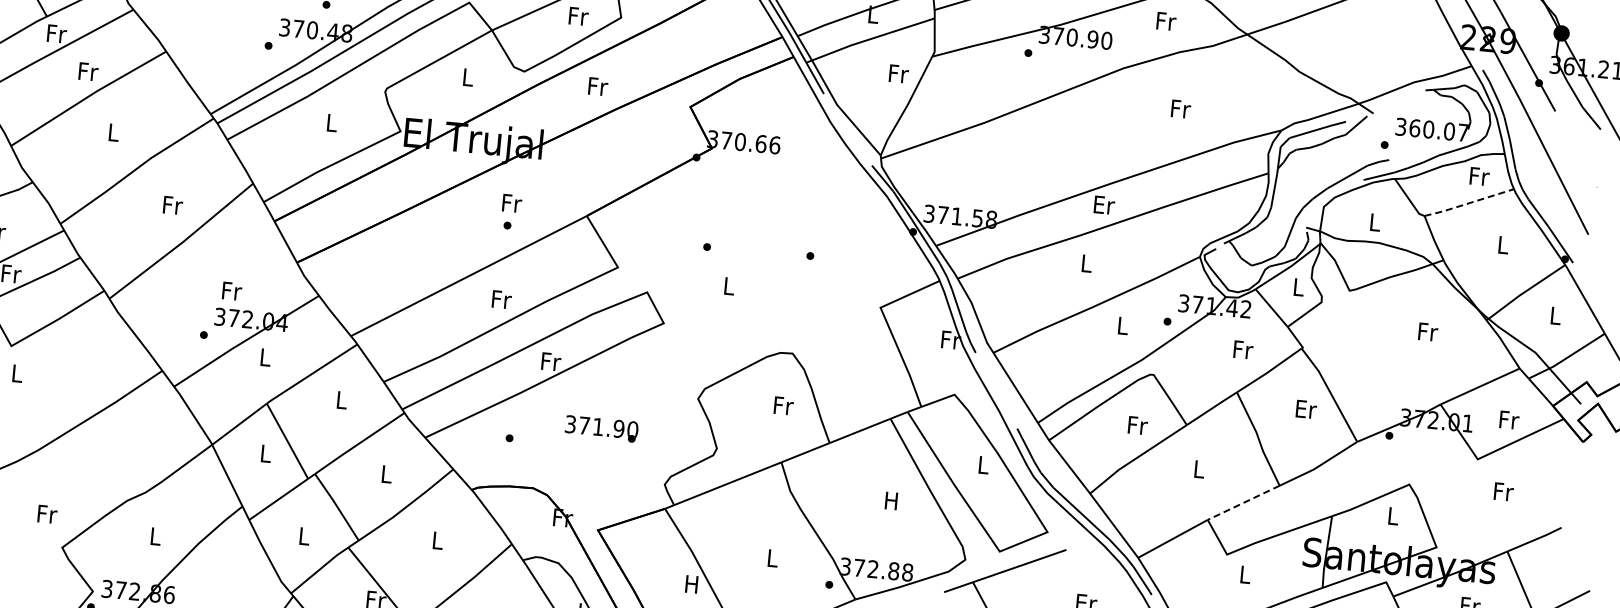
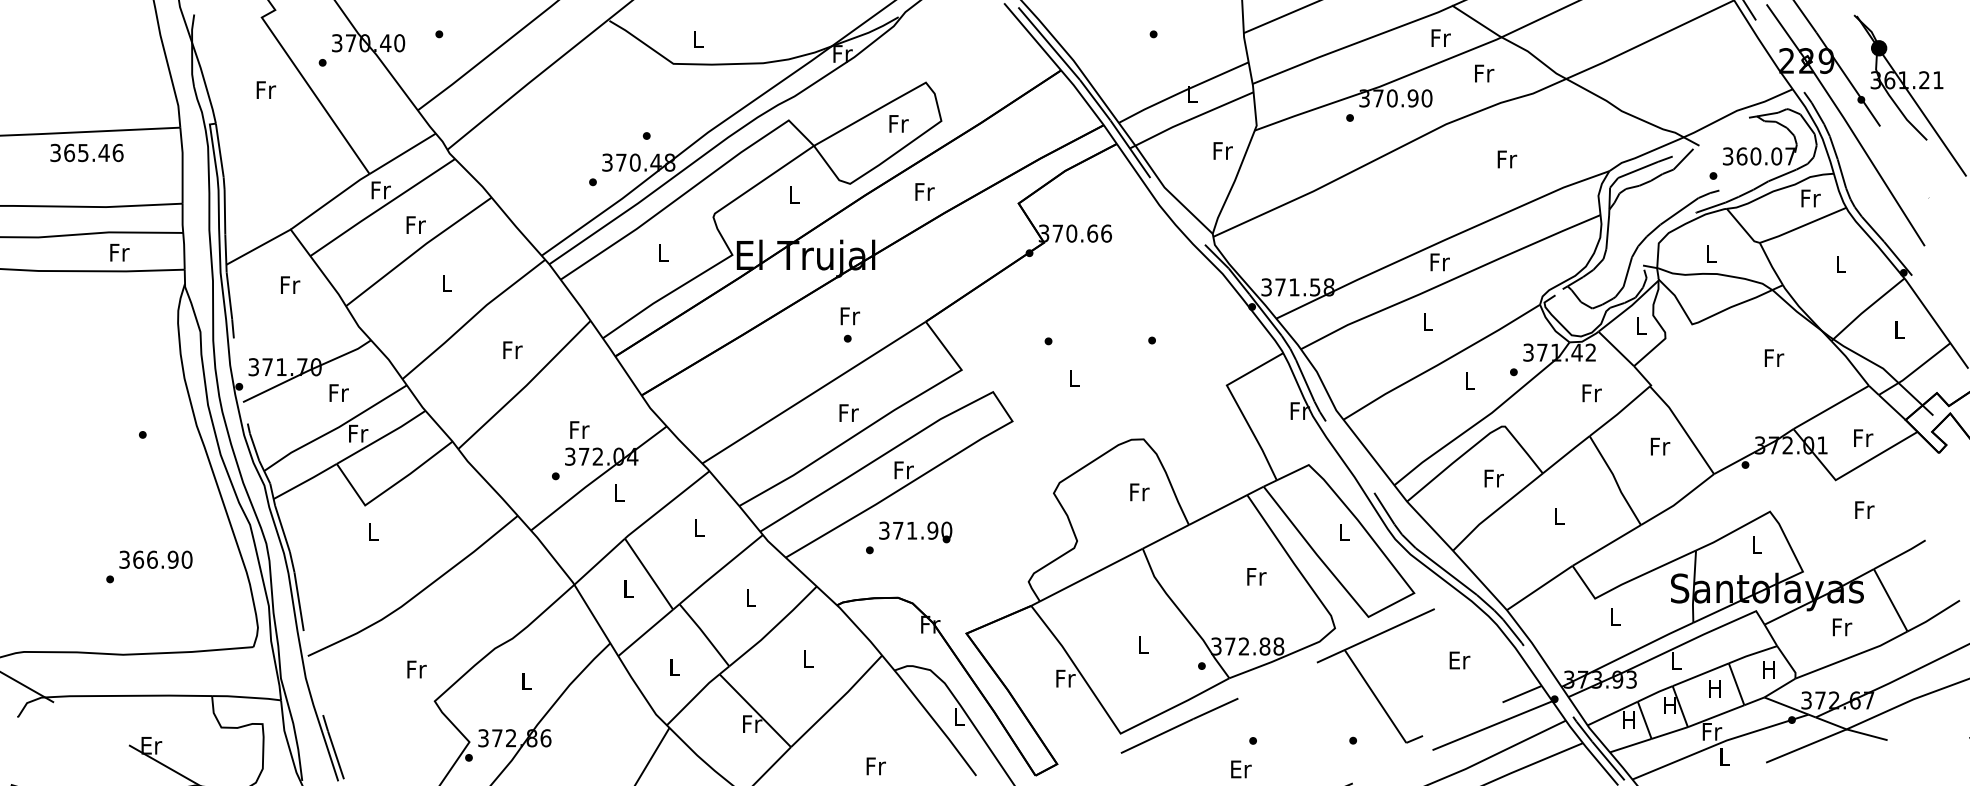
line: (1469, 202) -> (1803, 225), dashed -> solid
text: (1104, 205) -> (1440, 262), Er -> Fr
text: (1306, 409) -> (1660, 446), Er -> Fr
text: (601, 429) -> (915, 532), moved
text: (892, 500) -> (1256, 576), H -> Fr
line: (1243, 502) -> (1606, 545), dashed -> solid
text: (692, 584) -> (1065, 678), H -> Fr

